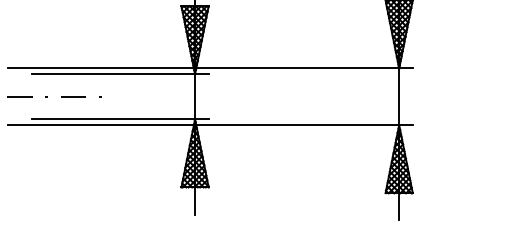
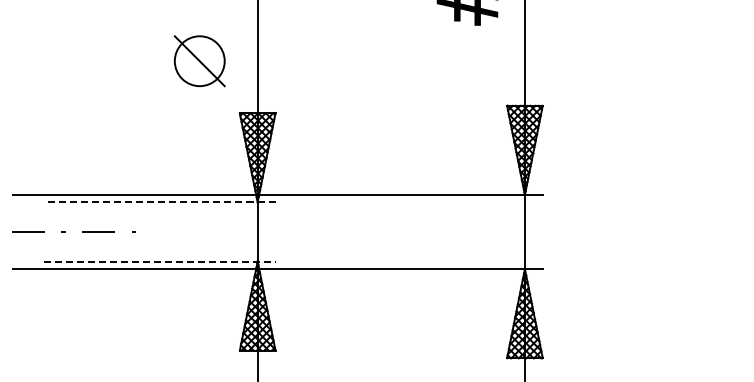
line: (120, 74) -> (159, 202), solid -> dashed
line: (120, 119) -> (159, 261), solid -> dashed

